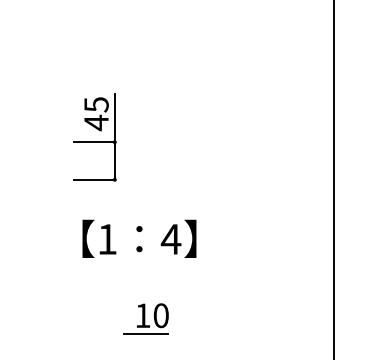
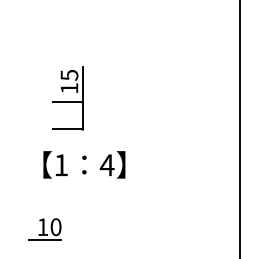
text: (96, 123) -> (69, 88), 45 -> 15
text: (139, 238) -> (84, 164), moved
part: (145, 318) -> (44, 229), moved

